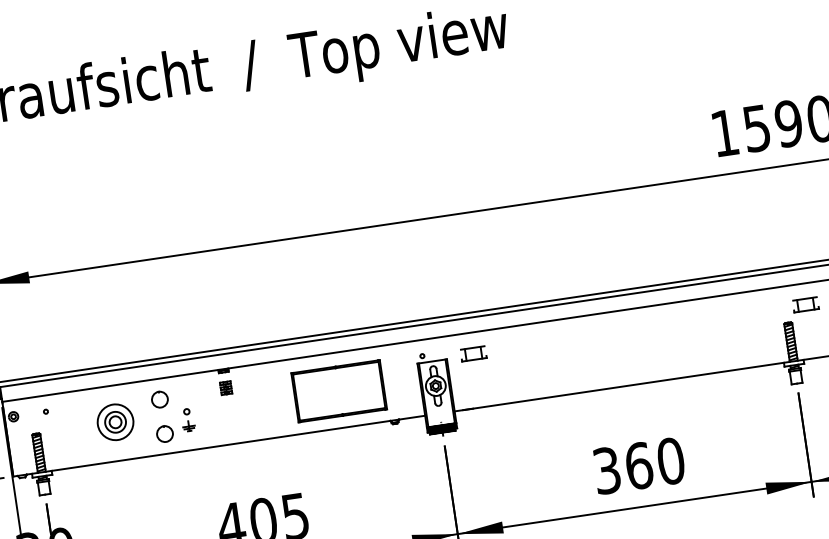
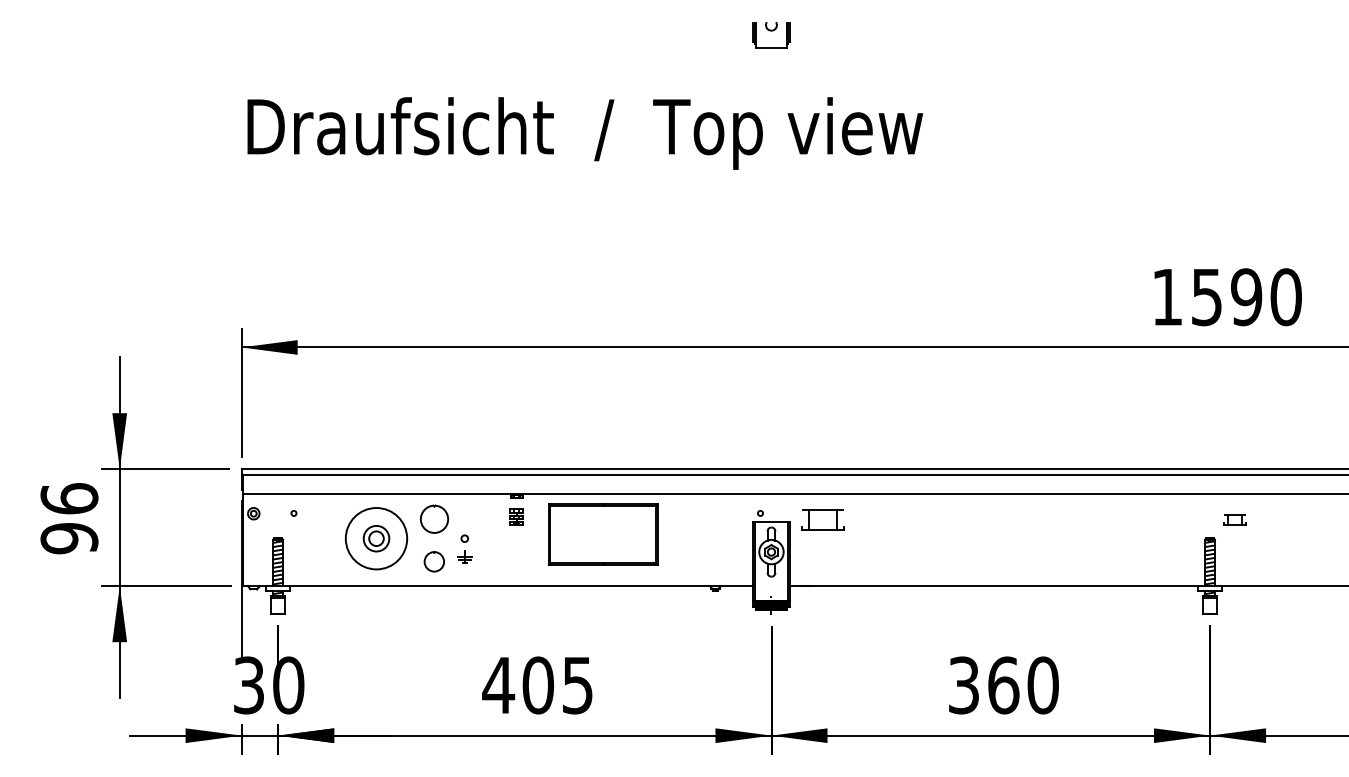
part: (805, 304) -> (1234, 519), size x0.7
part: (473, 353) -> (822, 519), size x1.4
part: (339, 391) -> (603, 534), moved
part: (159, 399) -> (433, 518), size x1.4
circle: (115, 422) -> (376, 538), size x1.4

